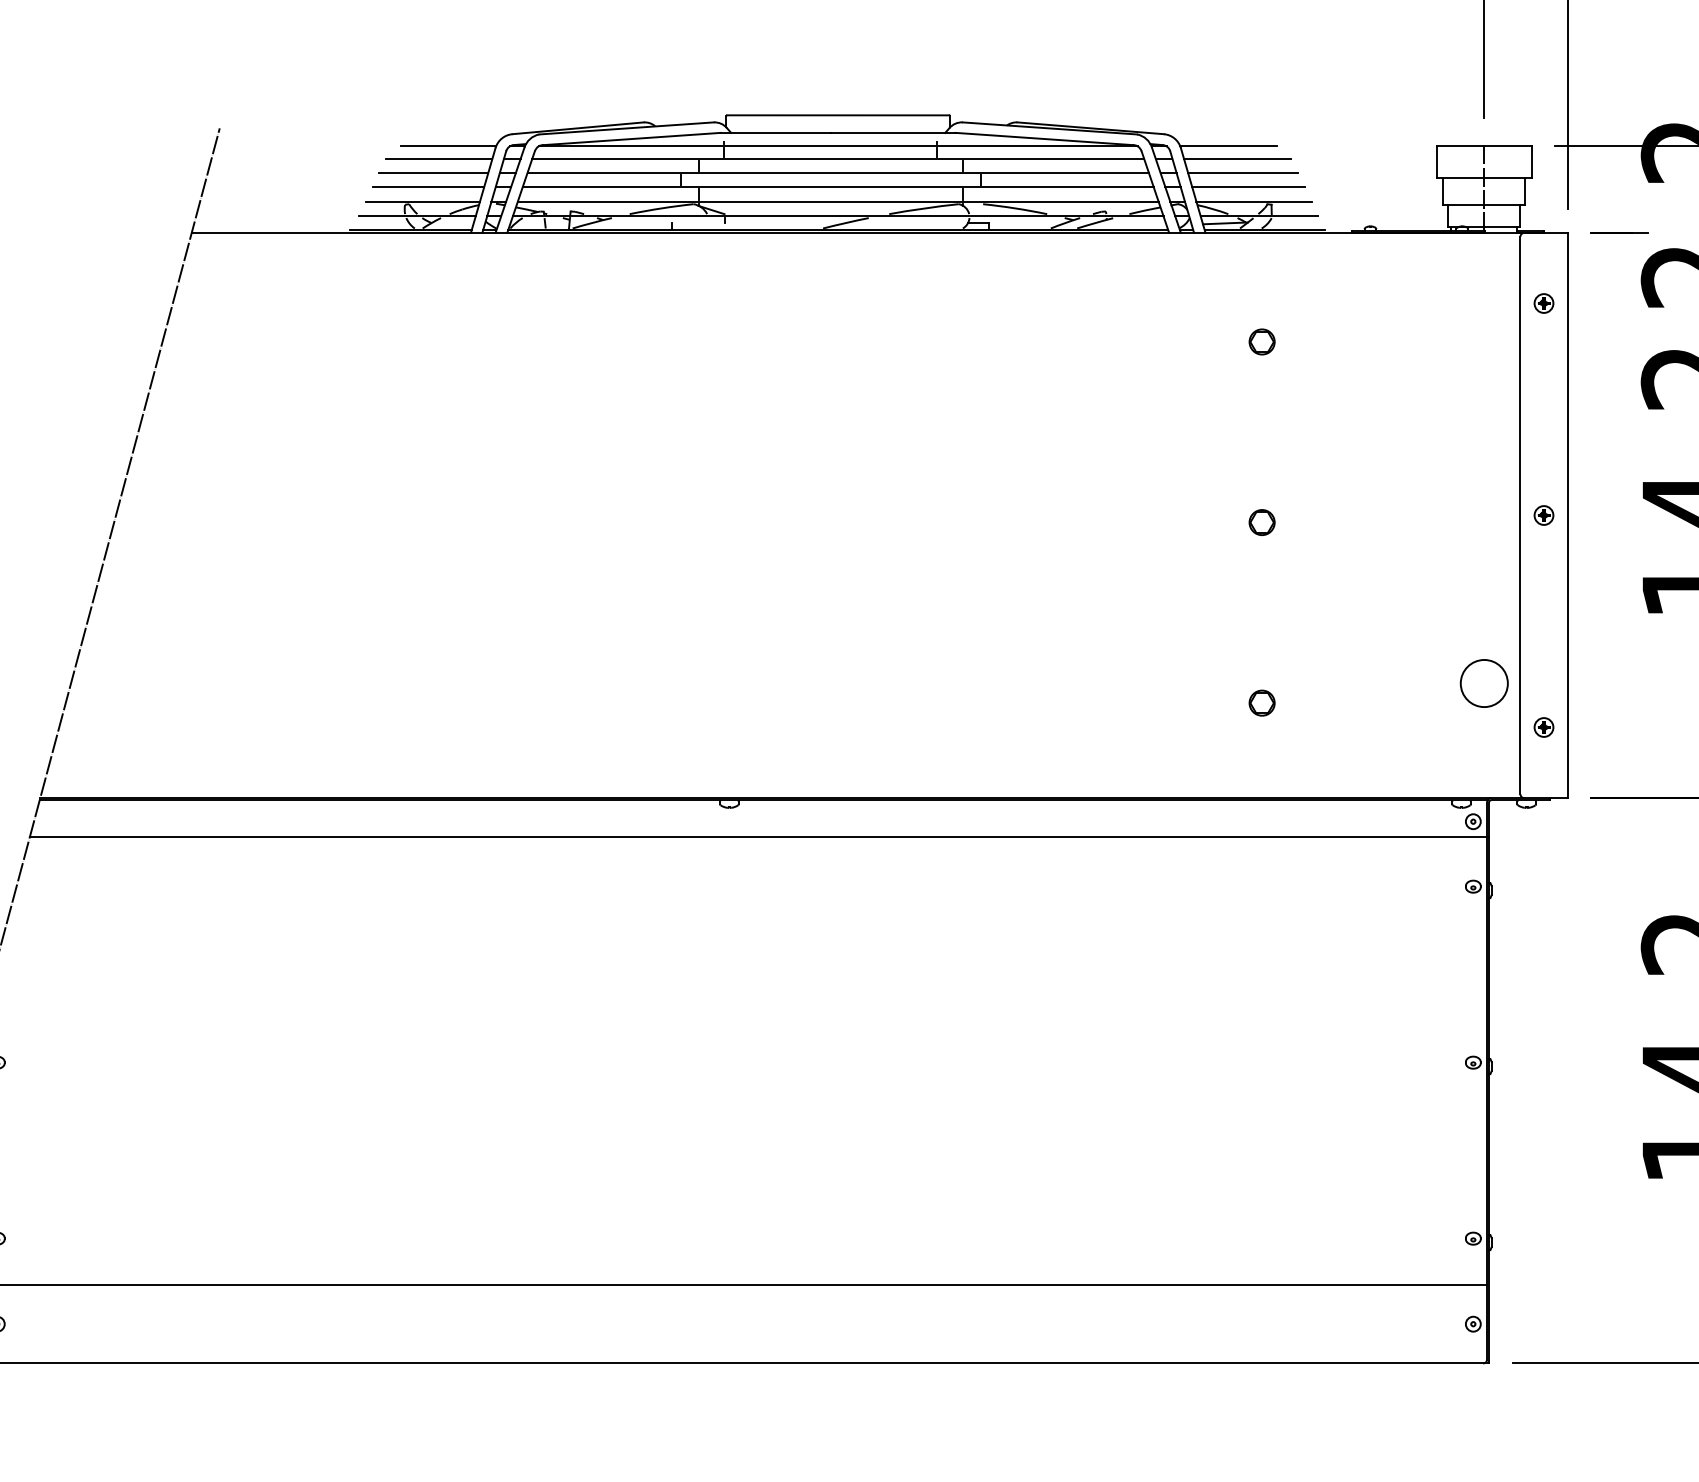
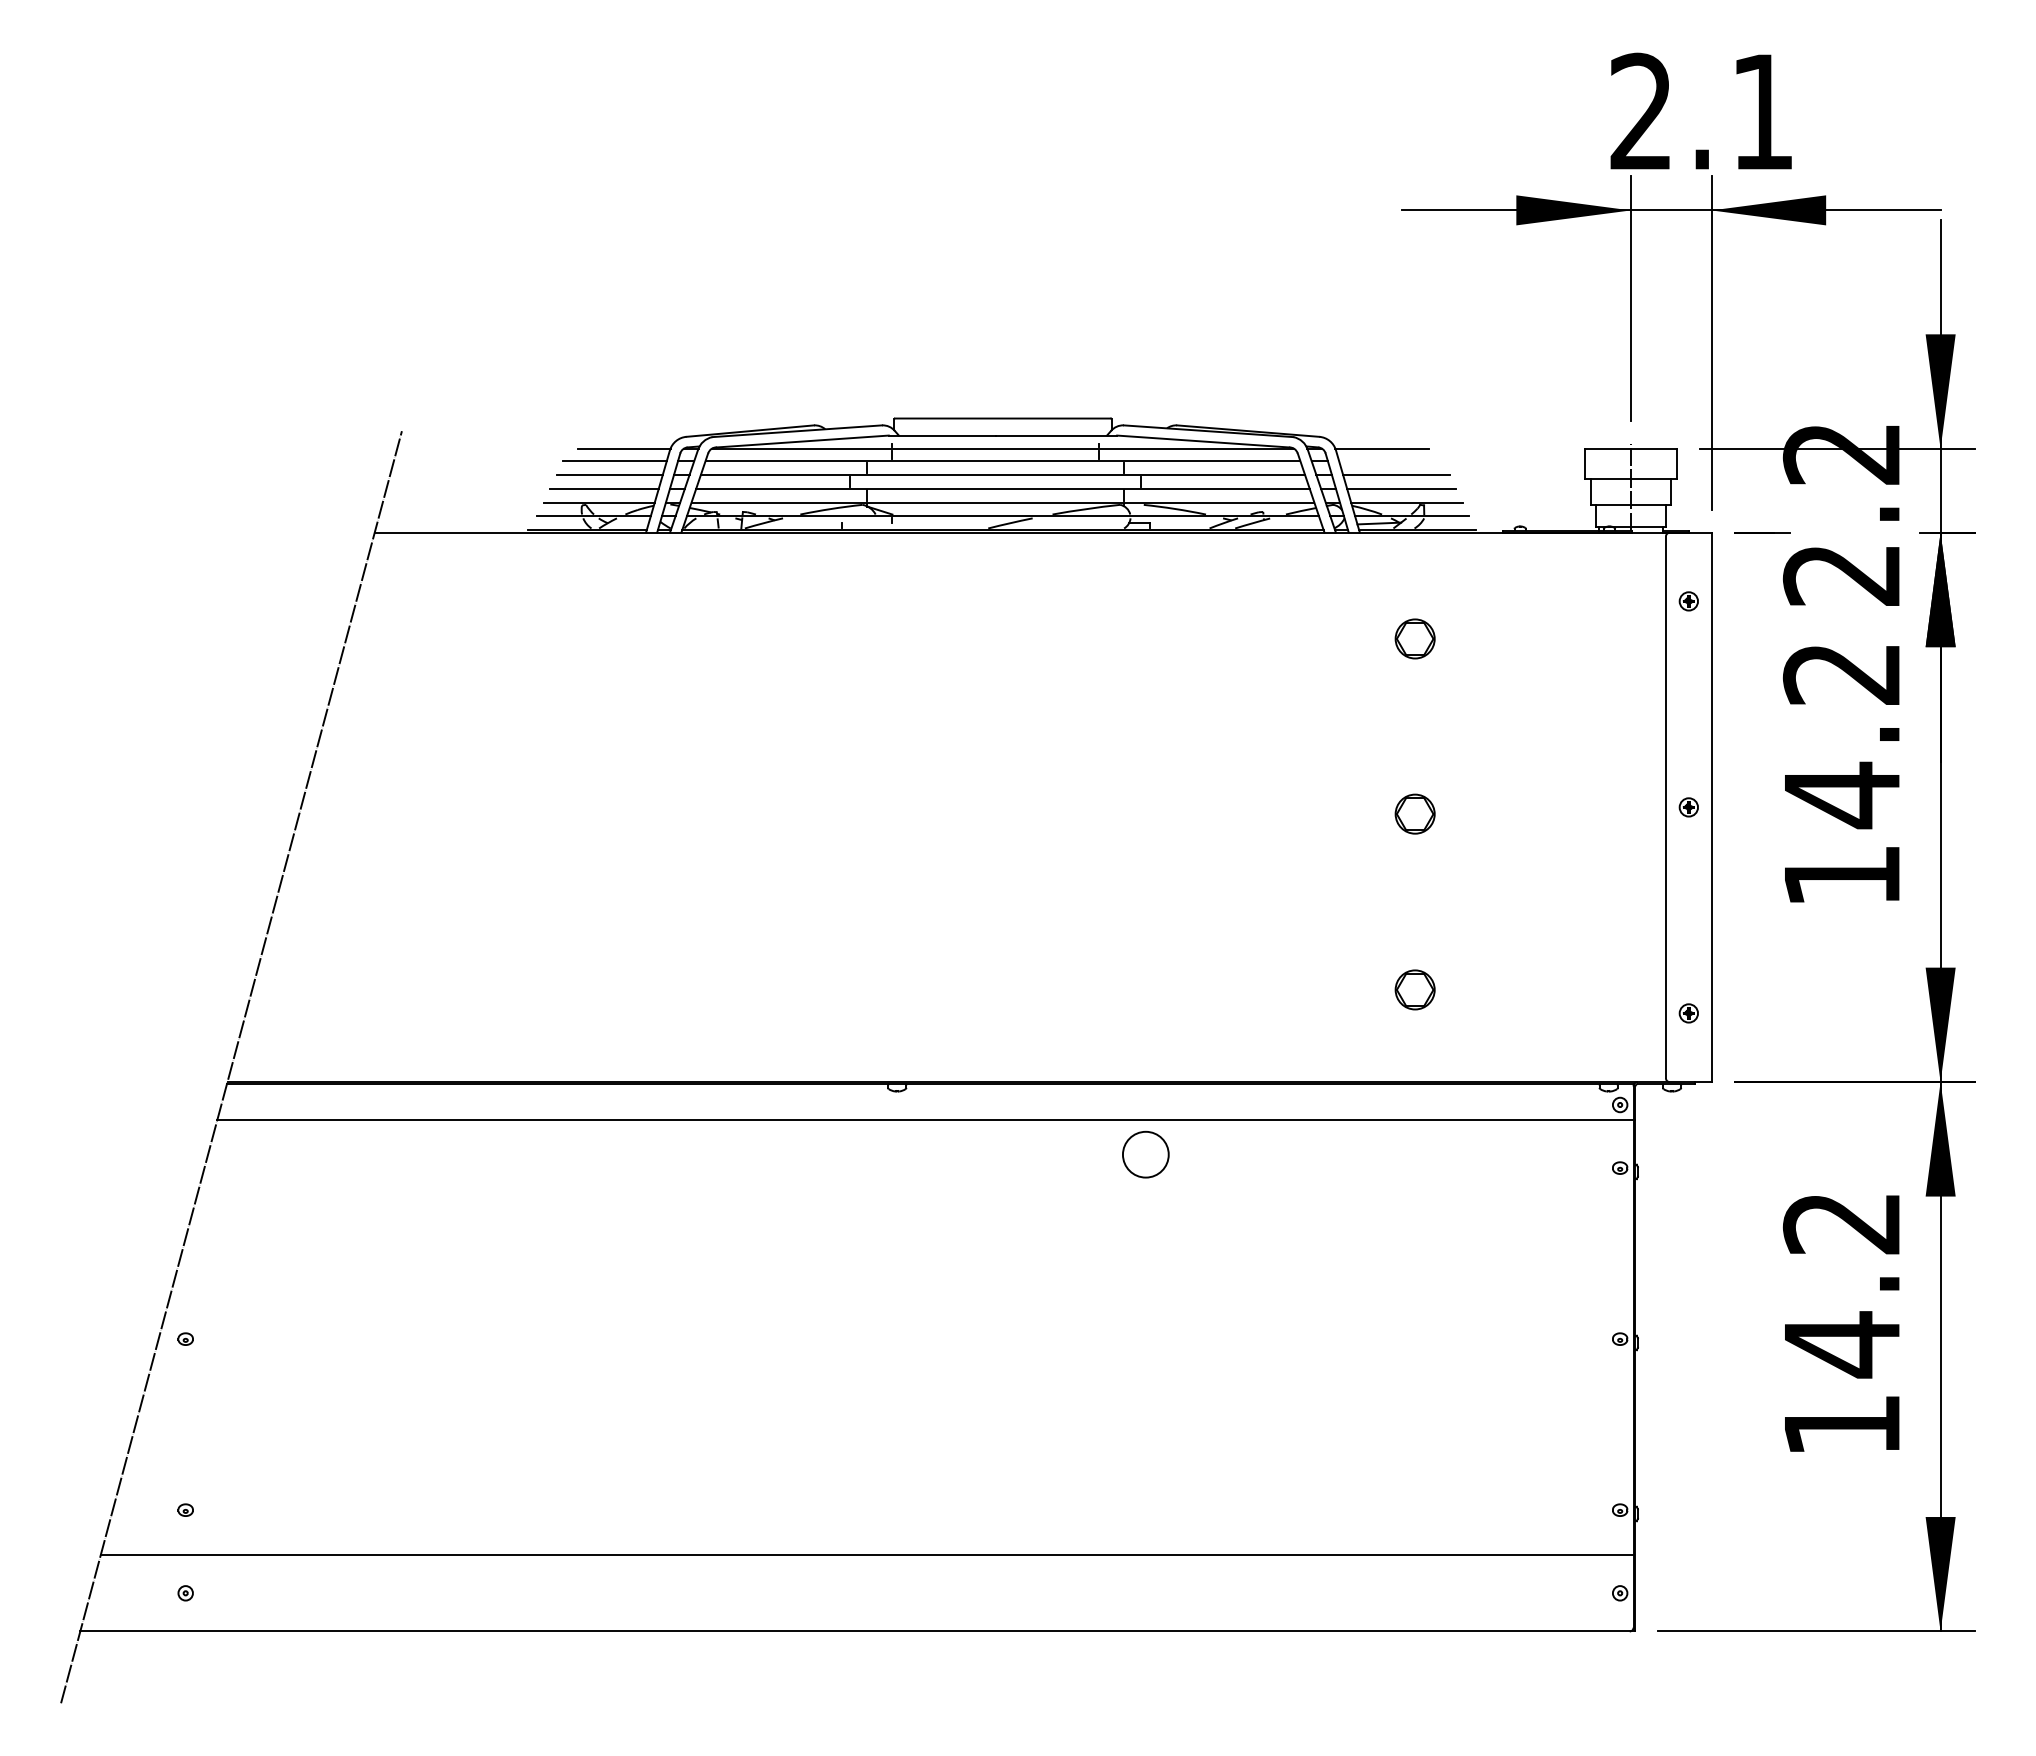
line: (1237, 158) -> (1390, 460), removed
part: (1261, 341) -> (1414, 638), size x1.6
part: (1261, 522) -> (1414, 814), size x1.6
circle: (1483, 683) -> (1145, 1154), moved
part: (1261, 702) -> (1414, 989), size x1.6

